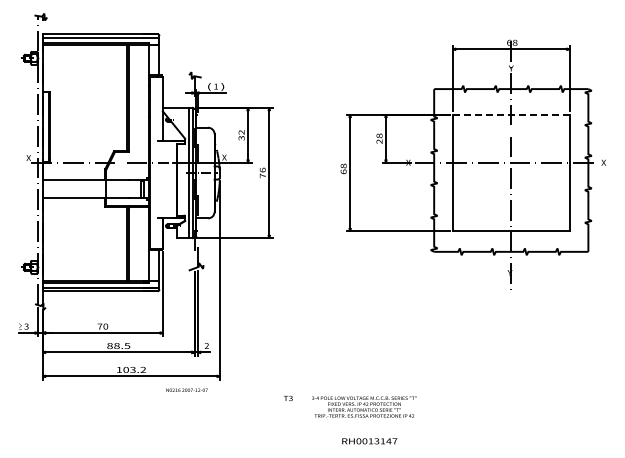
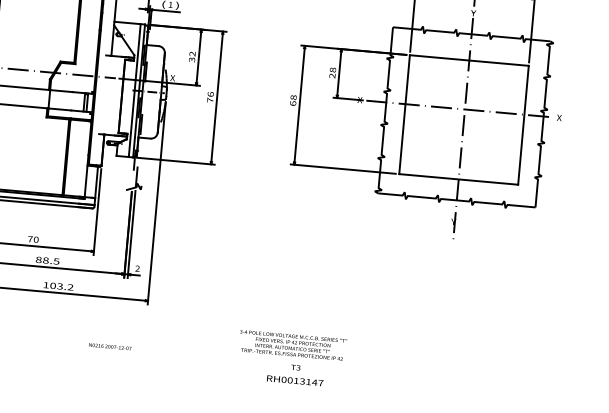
line: (510, 114) -> (468, 60), dashed -> solid
text: (186, 389) -> (109, 345), moved
text: (287, 397) -> (295, 366), moved

